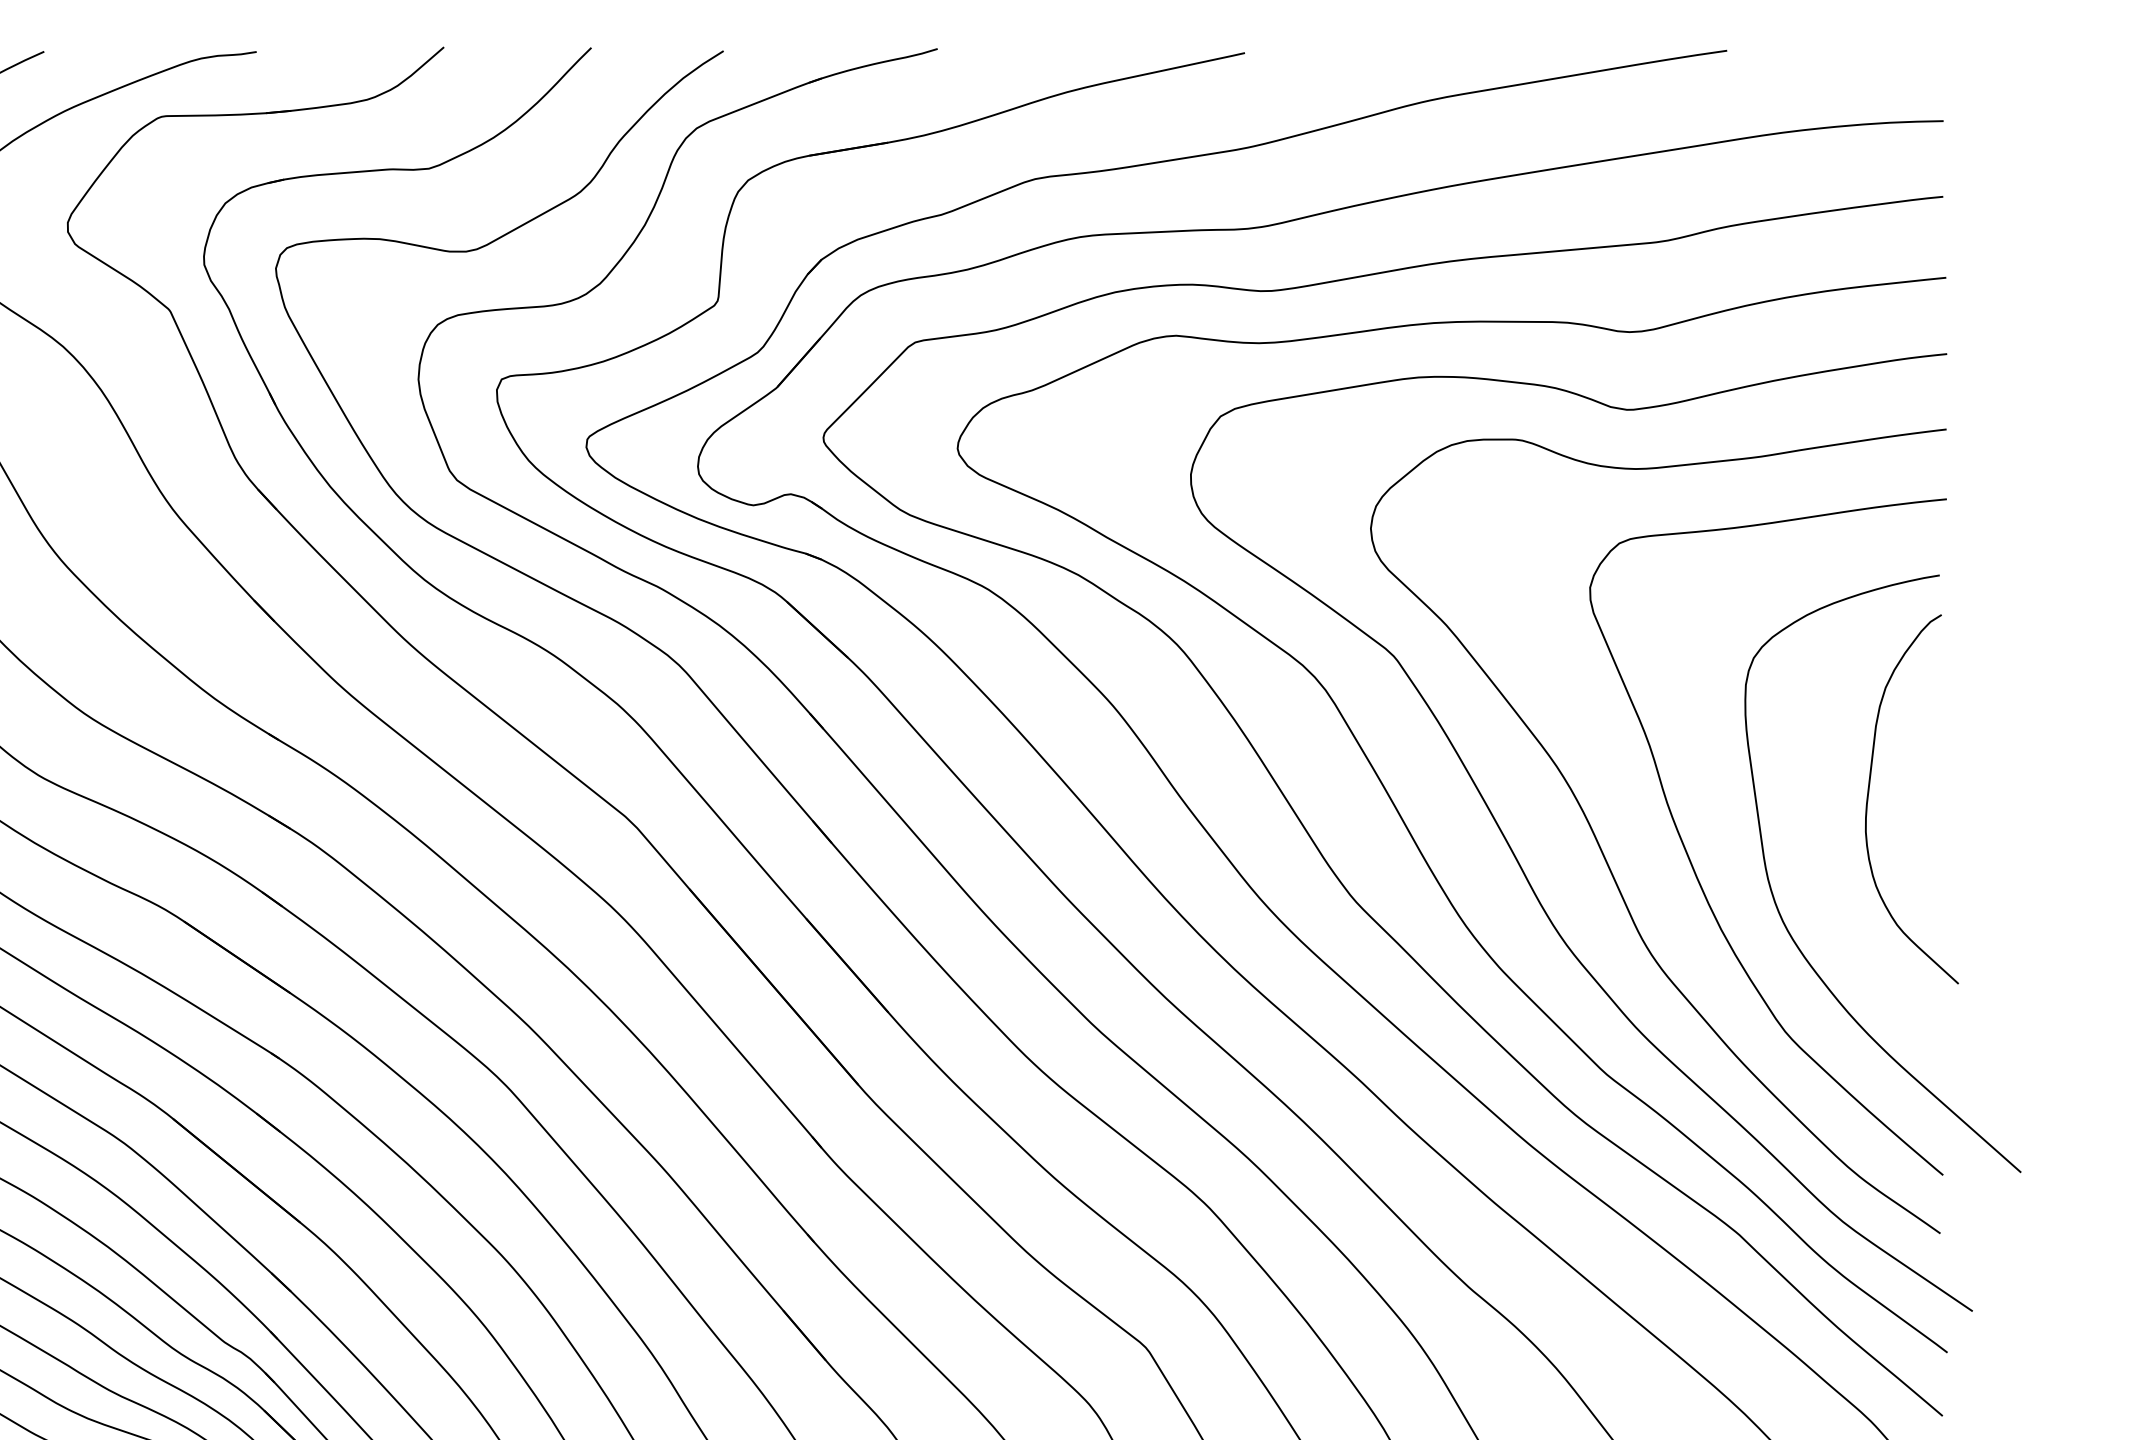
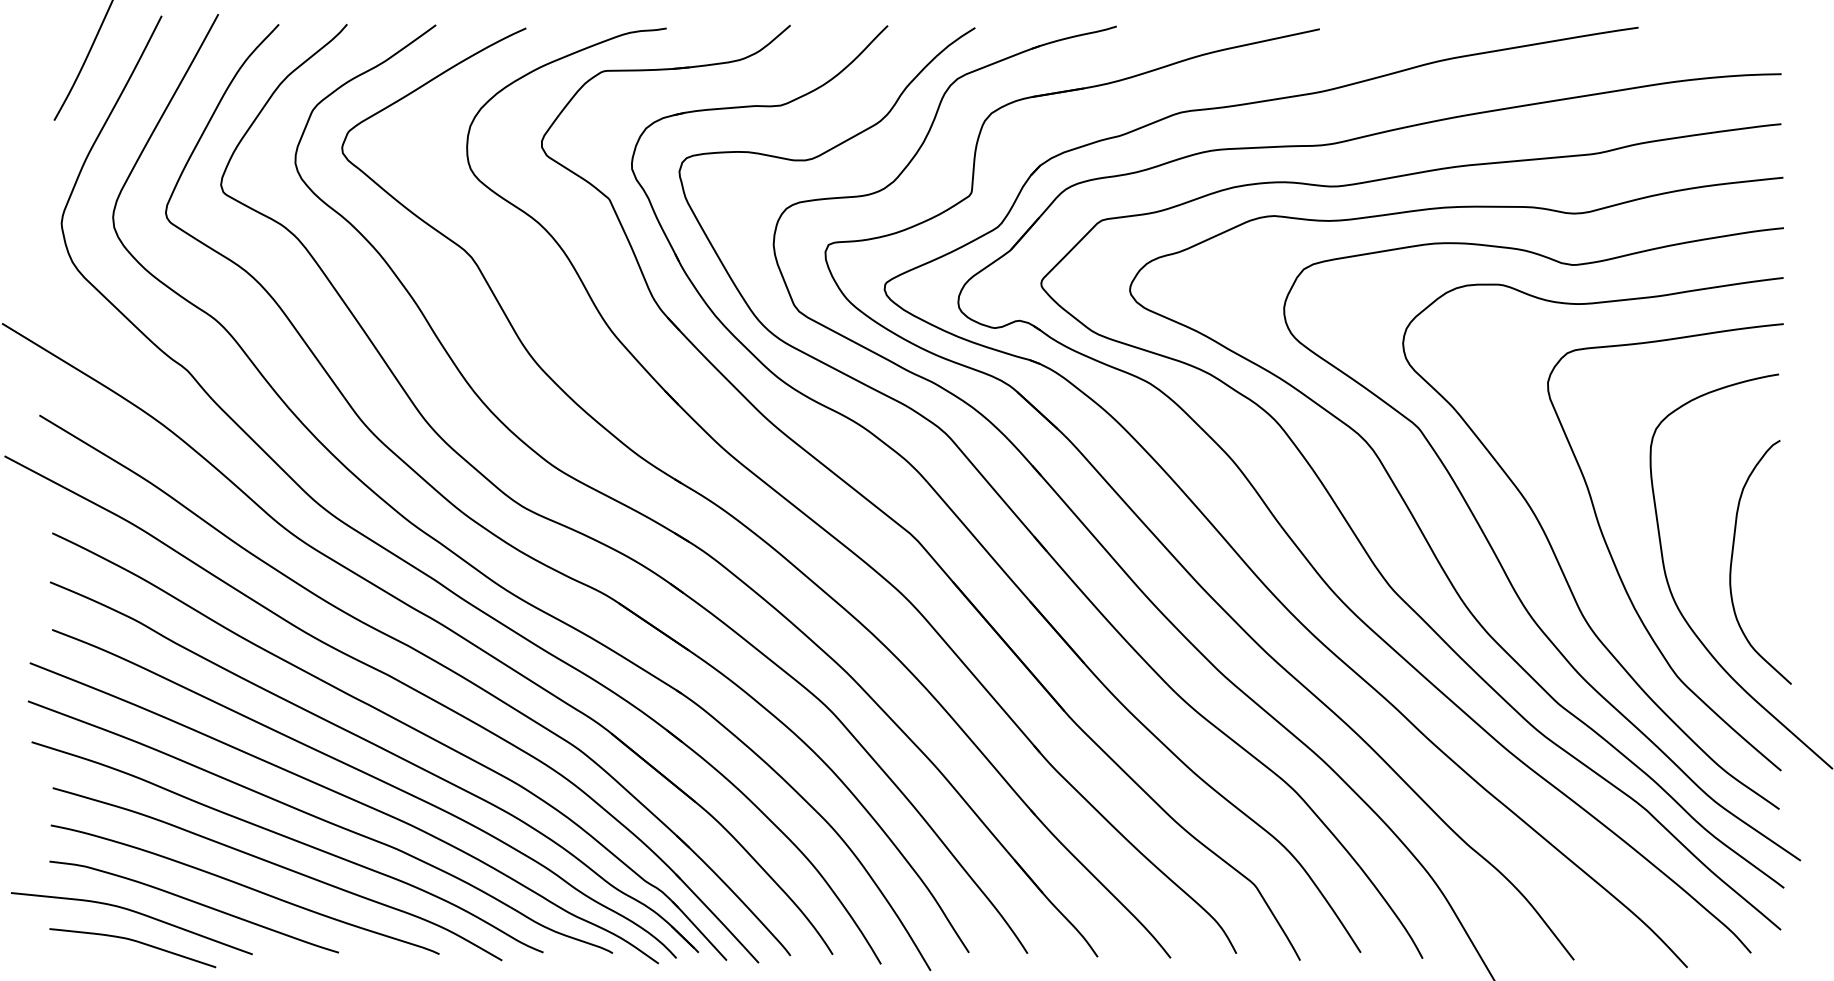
curve: (1869, 799) -> (1732, 562), moved

